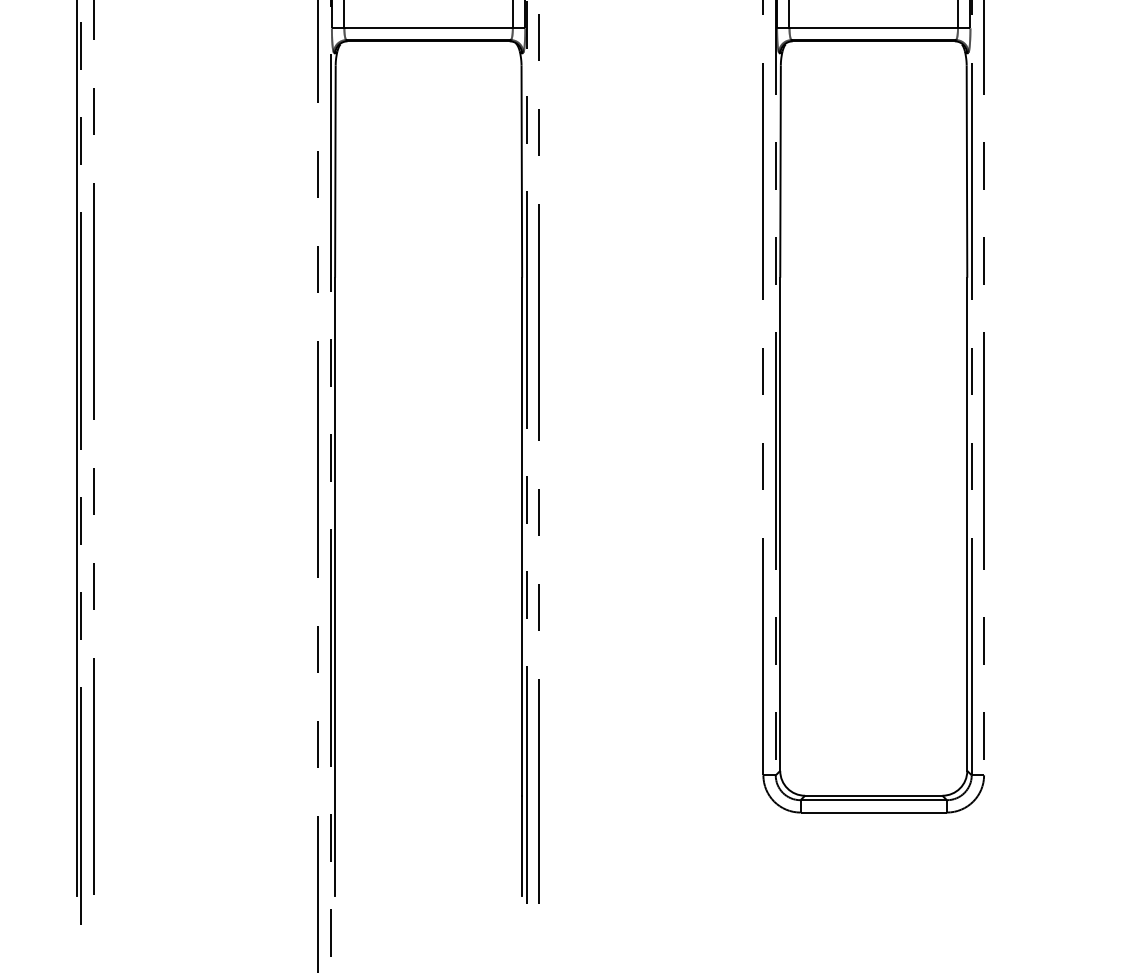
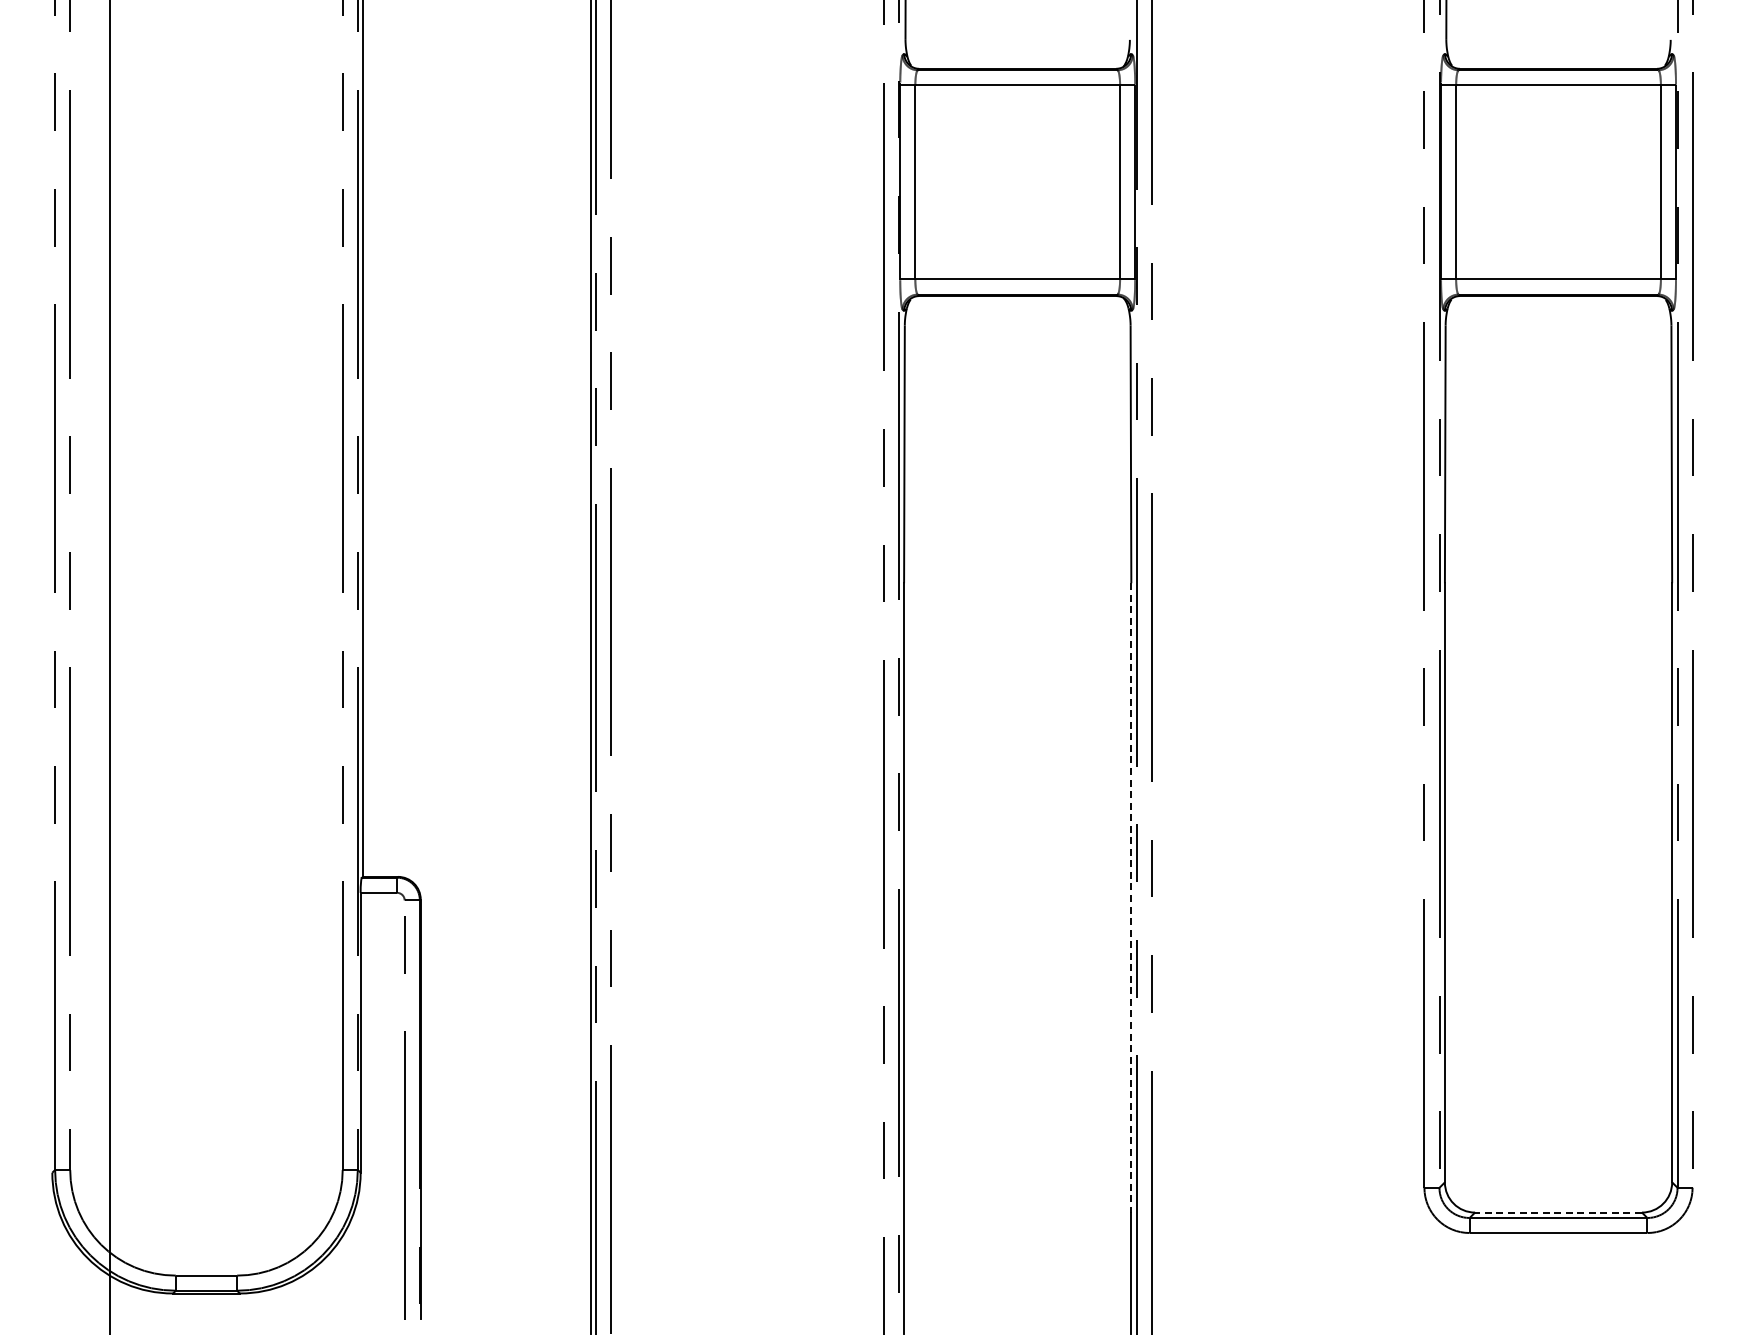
line: (522, 536) -> (1131, 897), solid -> dashed
line: (873, 795) -> (1558, 1212), solid -> dashed

